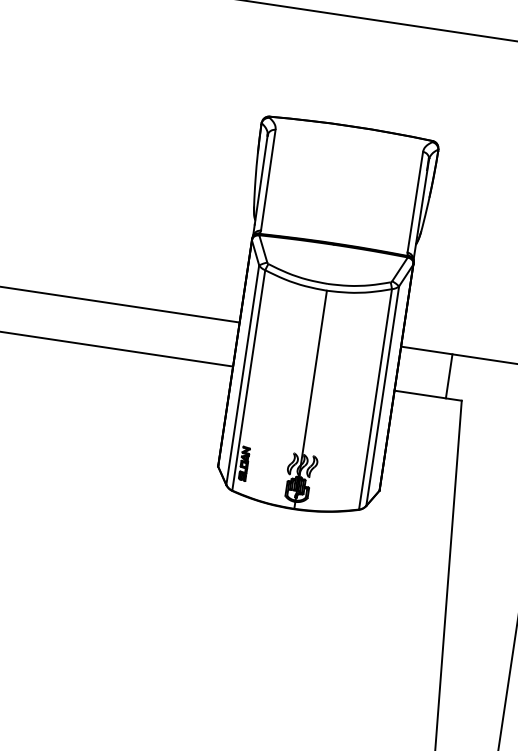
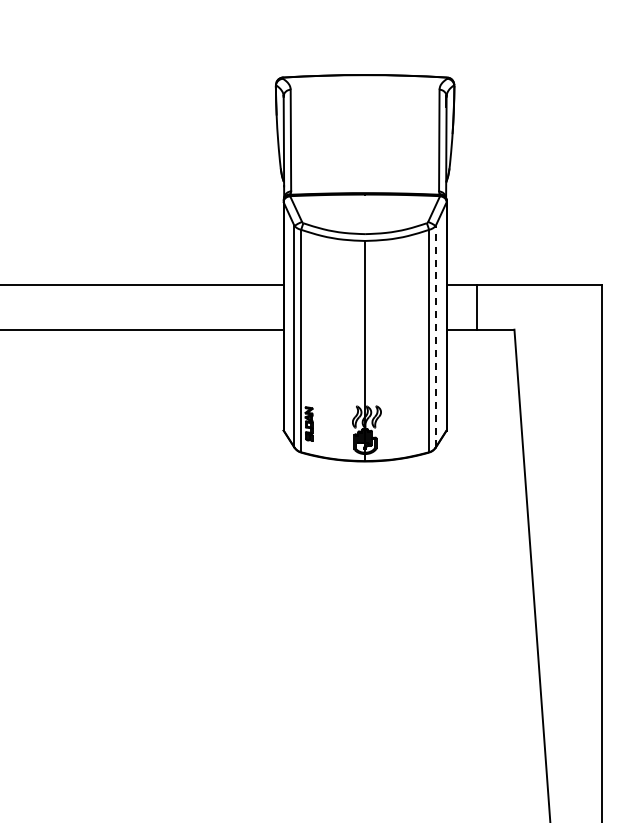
line: (449, 376) -> (477, 307), moved
line: (382, 395) -> (435, 336), solid -> dashed

